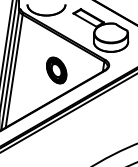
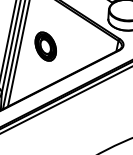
part: (56, 70) -> (45, 46), moved

